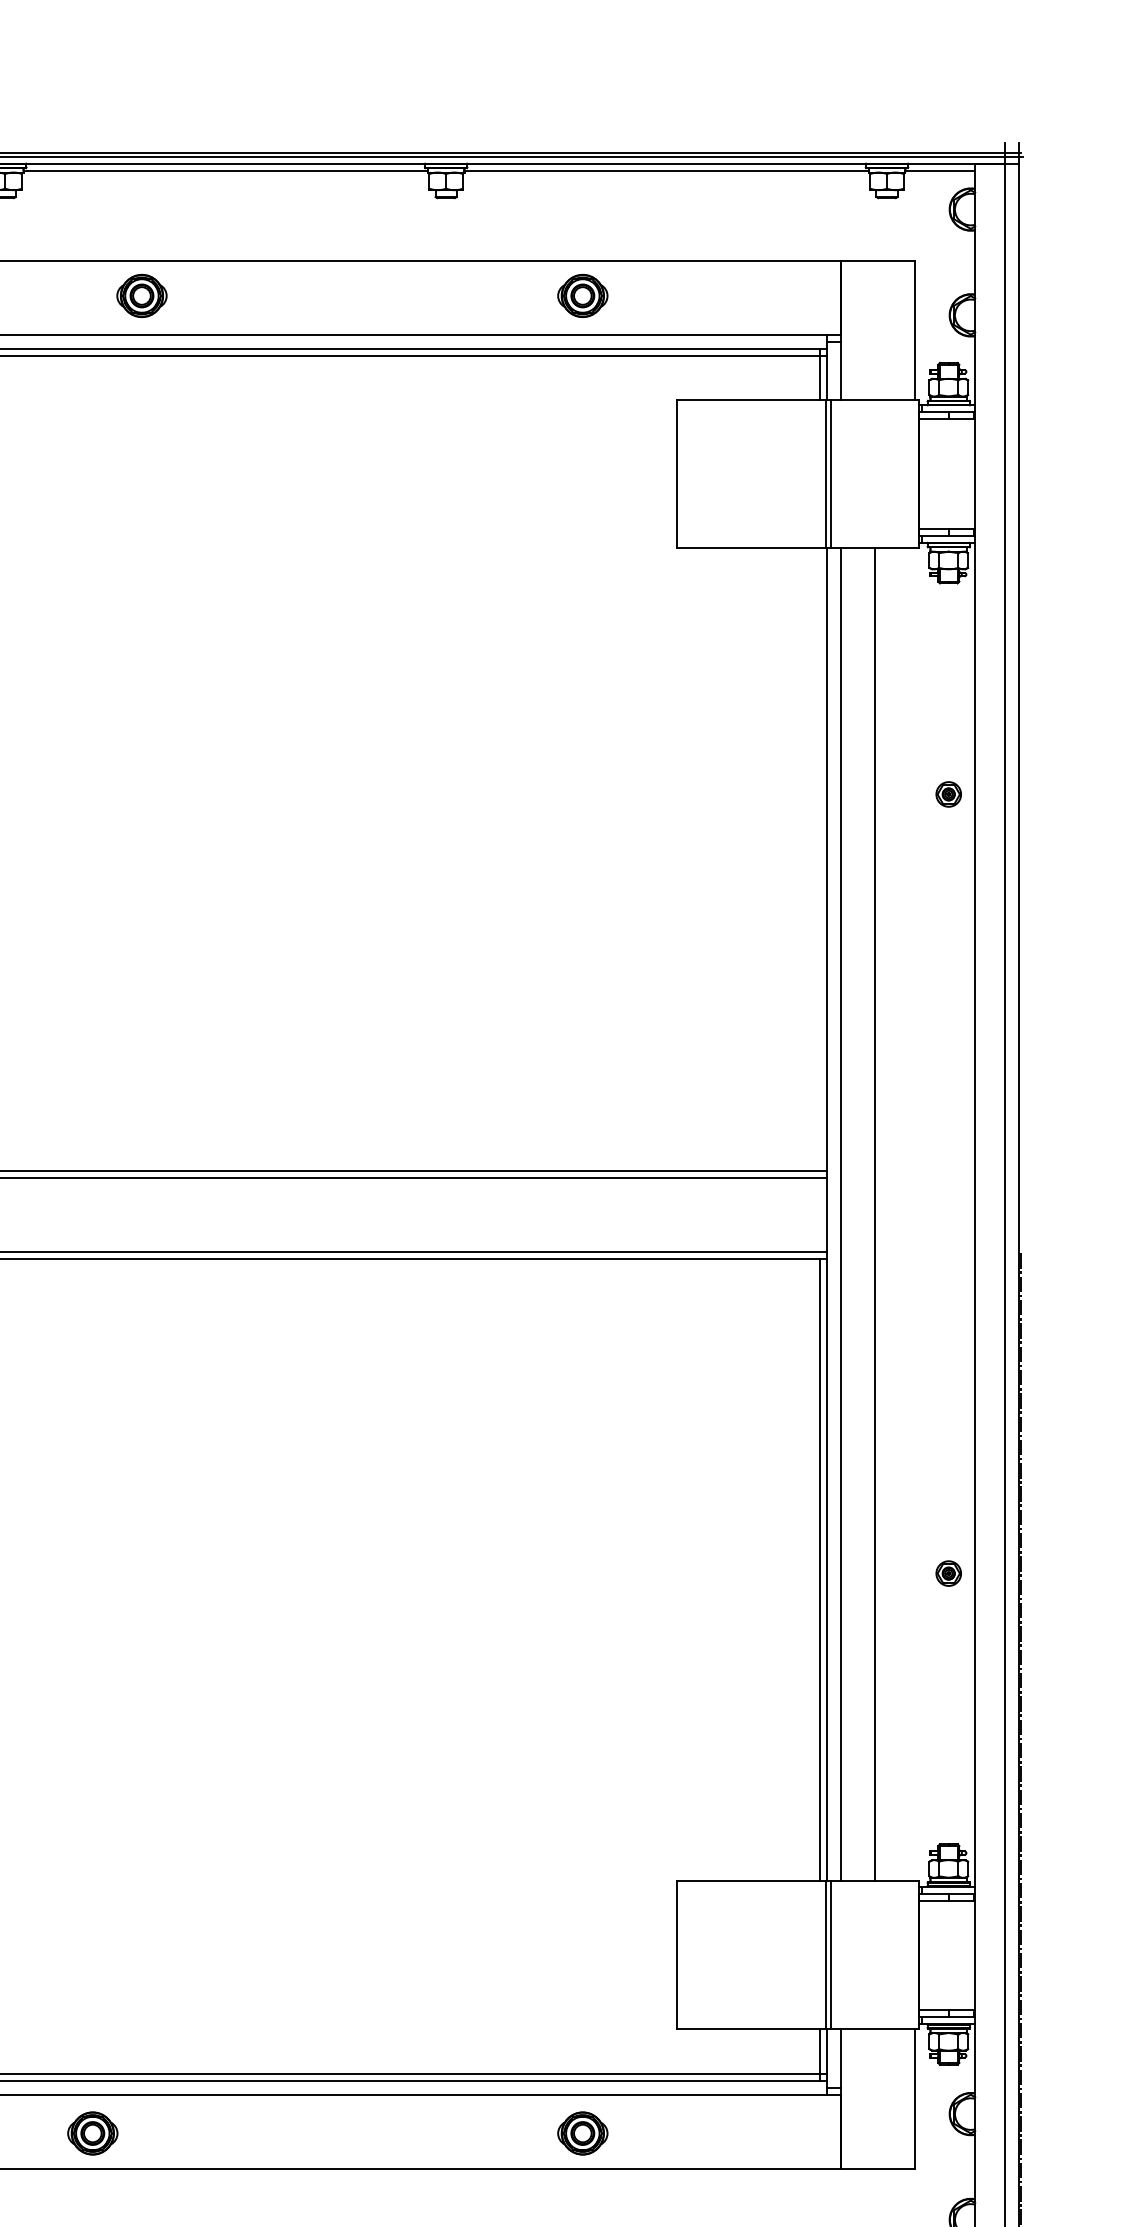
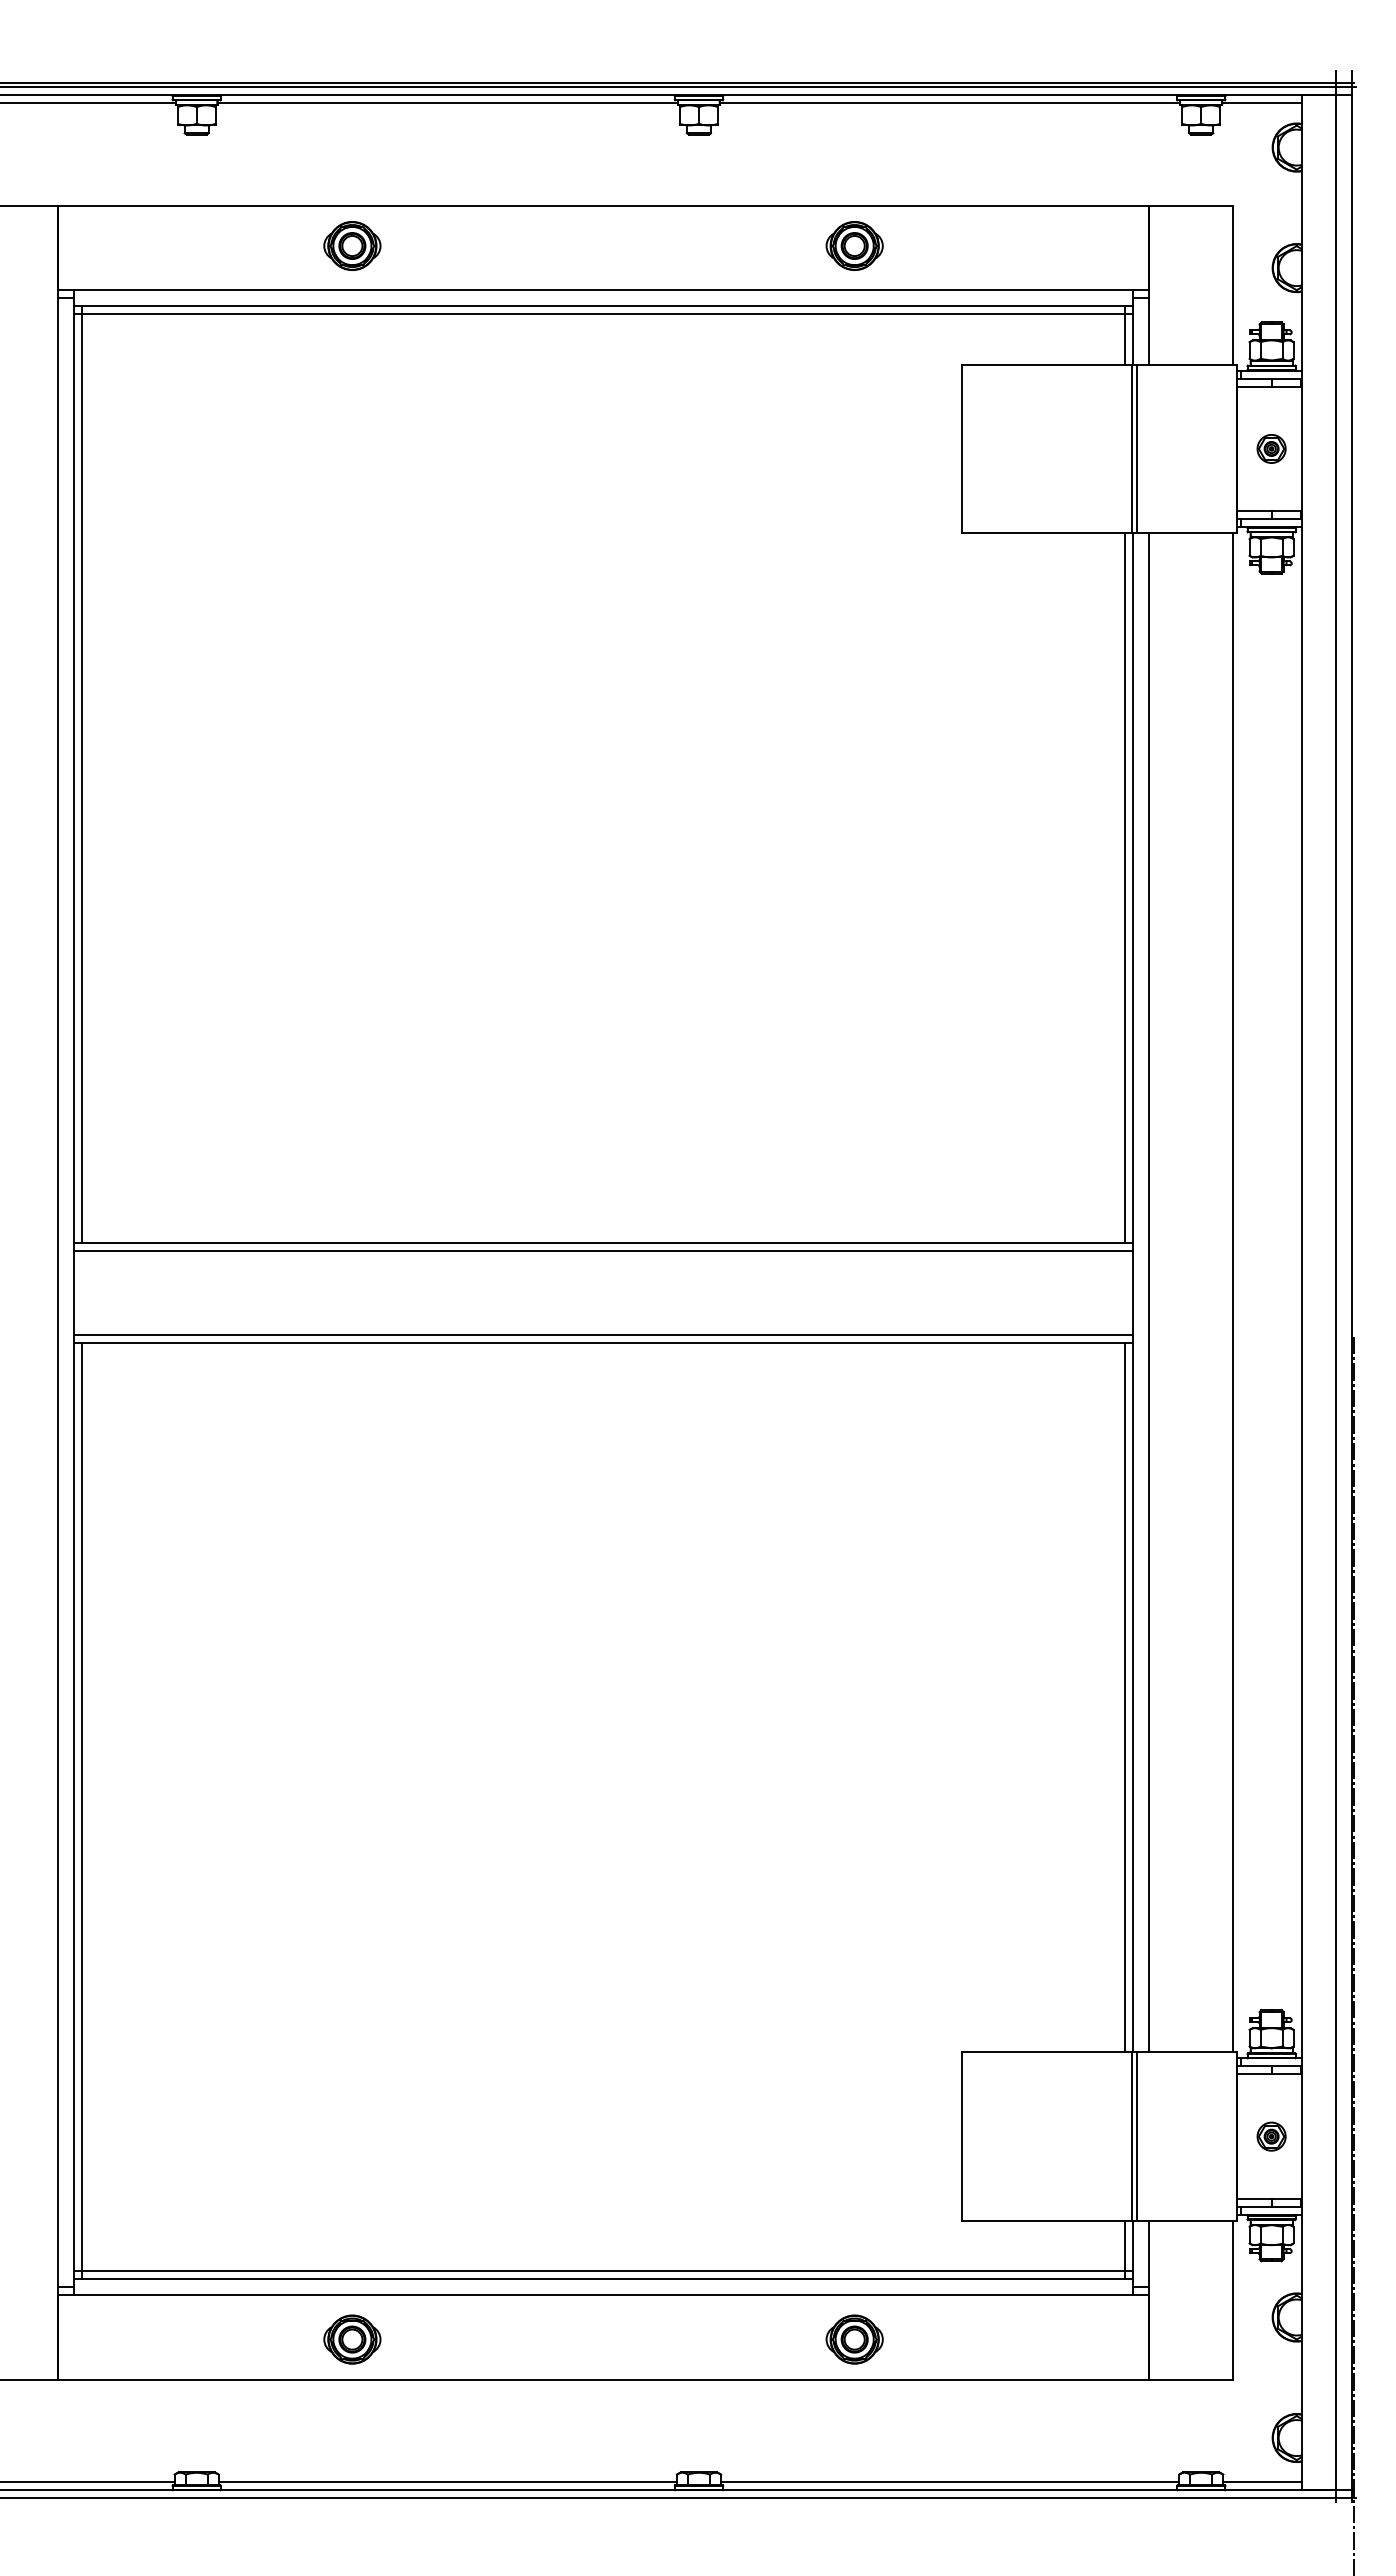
part: (948, 794) -> (1271, 448), moved
line: (819, 859) -> (1124, 887), added
line: (874, 1214) -> (1233, 1292), moved
part: (948, 1573) -> (1271, 2136), moved
part: (92, 2133) -> (352, 2339), moved

